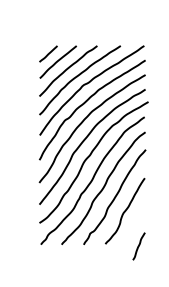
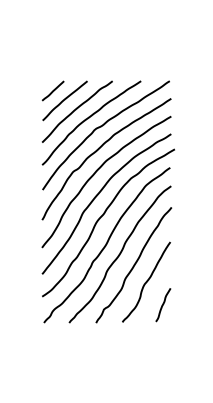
curve: (139, 246) -> (163, 305), moved

